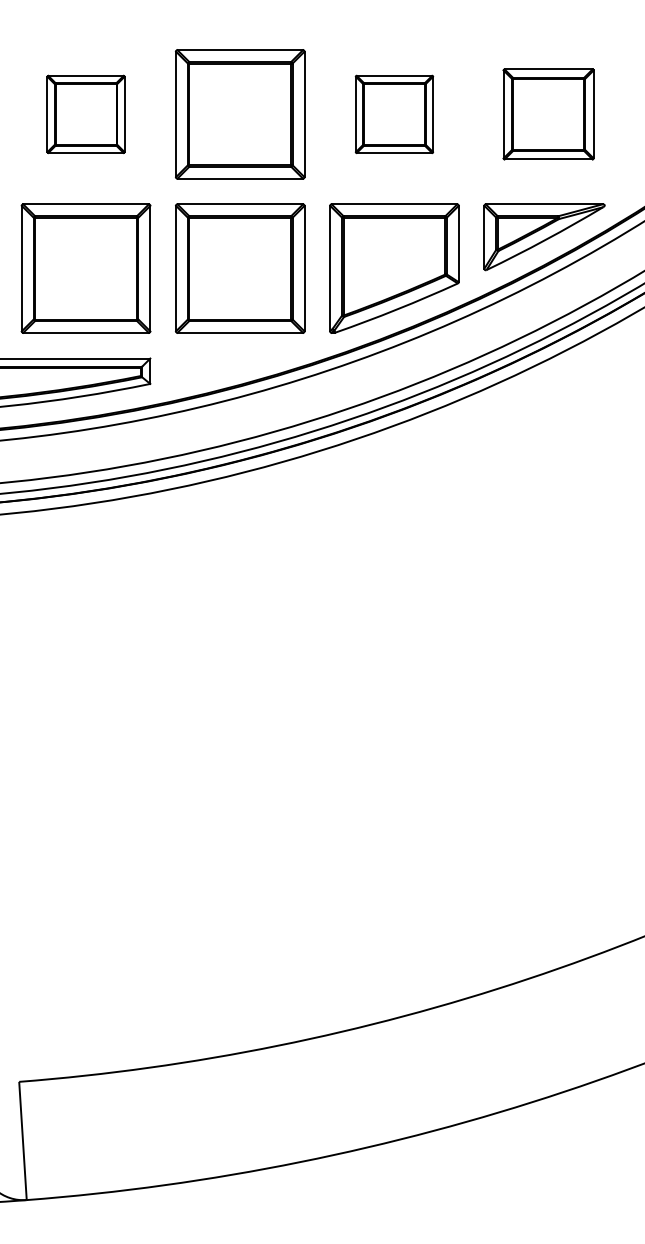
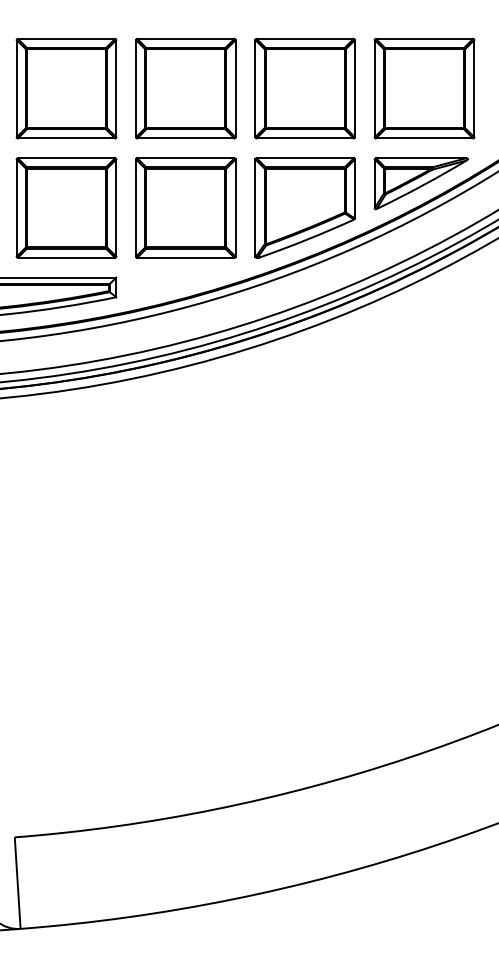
part: (85, 114) -> (66, 88), size x1.67
part: (394, 114) -> (305, 88), size x1.67
part: (548, 114) -> (424, 88), size x1.43

